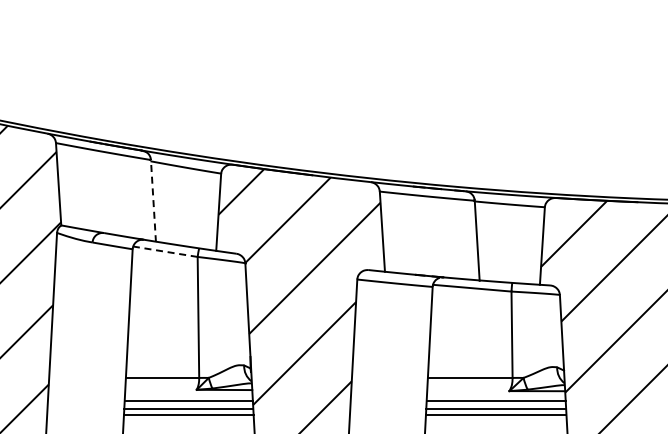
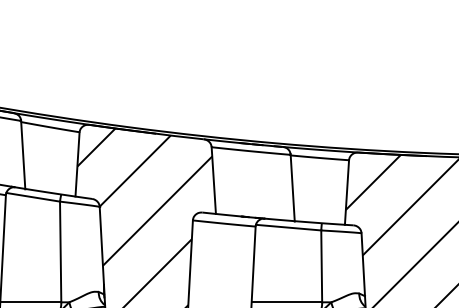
line: (153, 200) -> (23, 154), dashed -> solid
line: (165, 251) -> (33, 197), dashed -> solid

